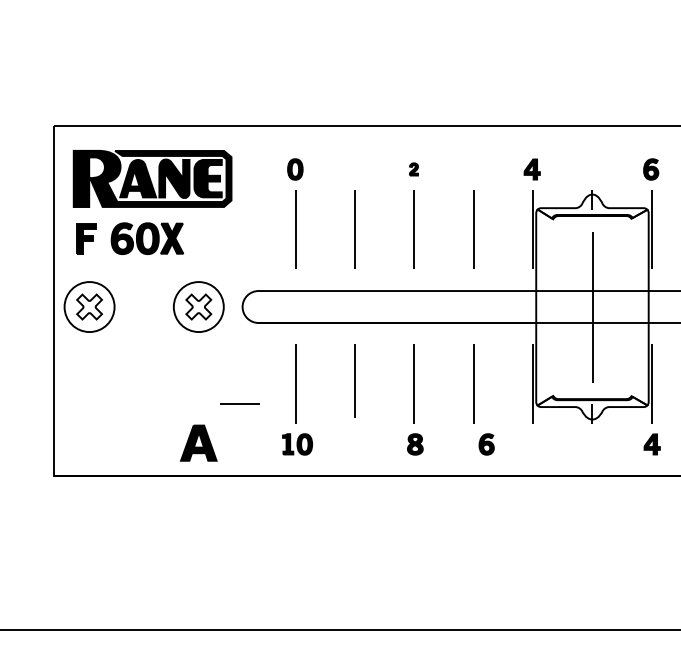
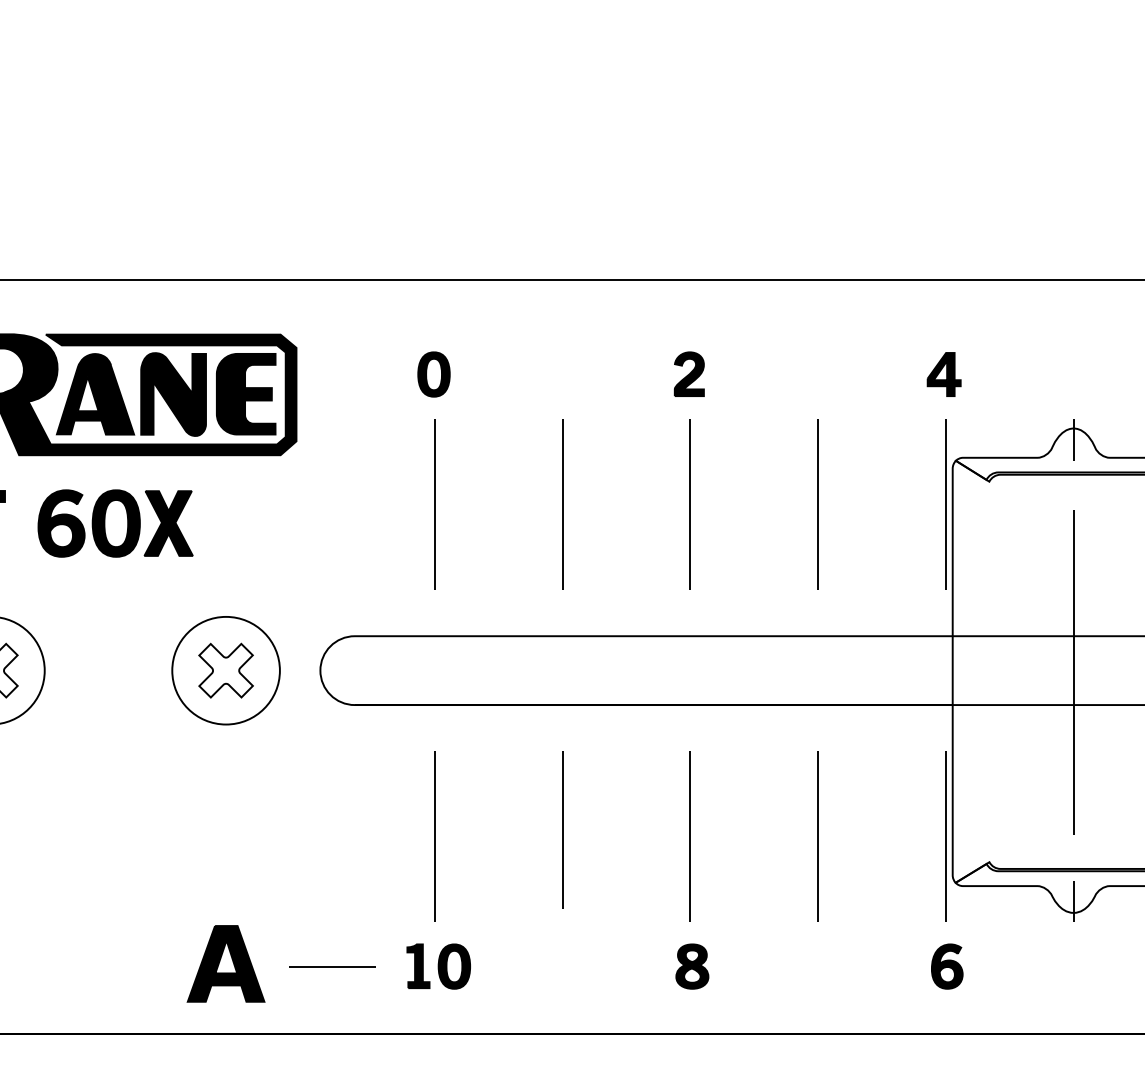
part: (413, 169) -> (688, 374), size x1.67
line: (239, 403) -> (330, 964), moved
part: (486, 444) -> (946, 966), moved

